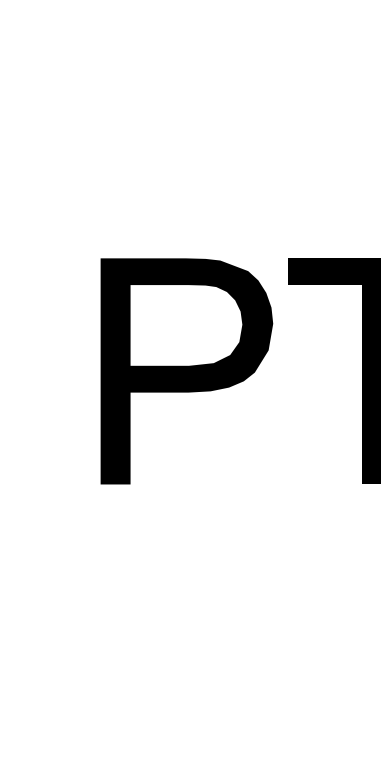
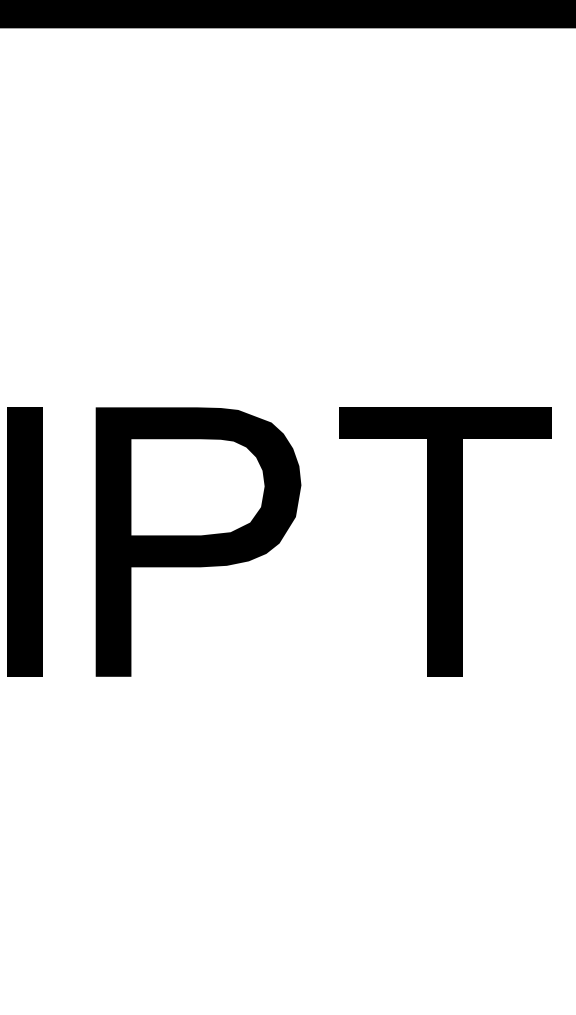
fill: (24, 370) -> (25, 541), added
part: (186, 370) -> (198, 541), moved

